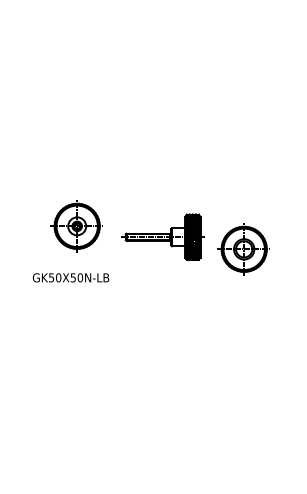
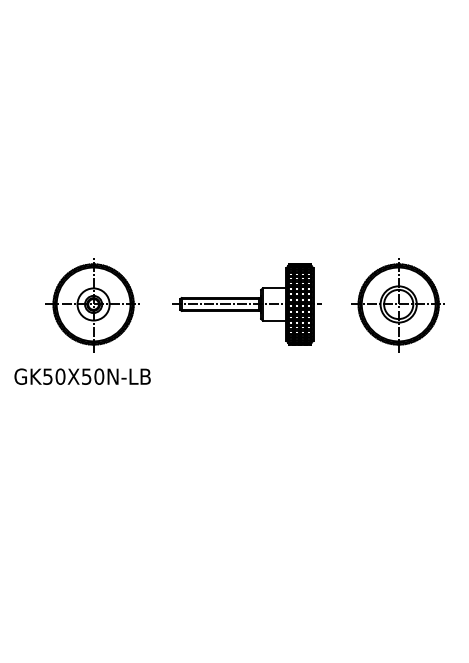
part: (76, 226) -> (92, 304), moved
part: (243, 249) -> (397, 304), moved

